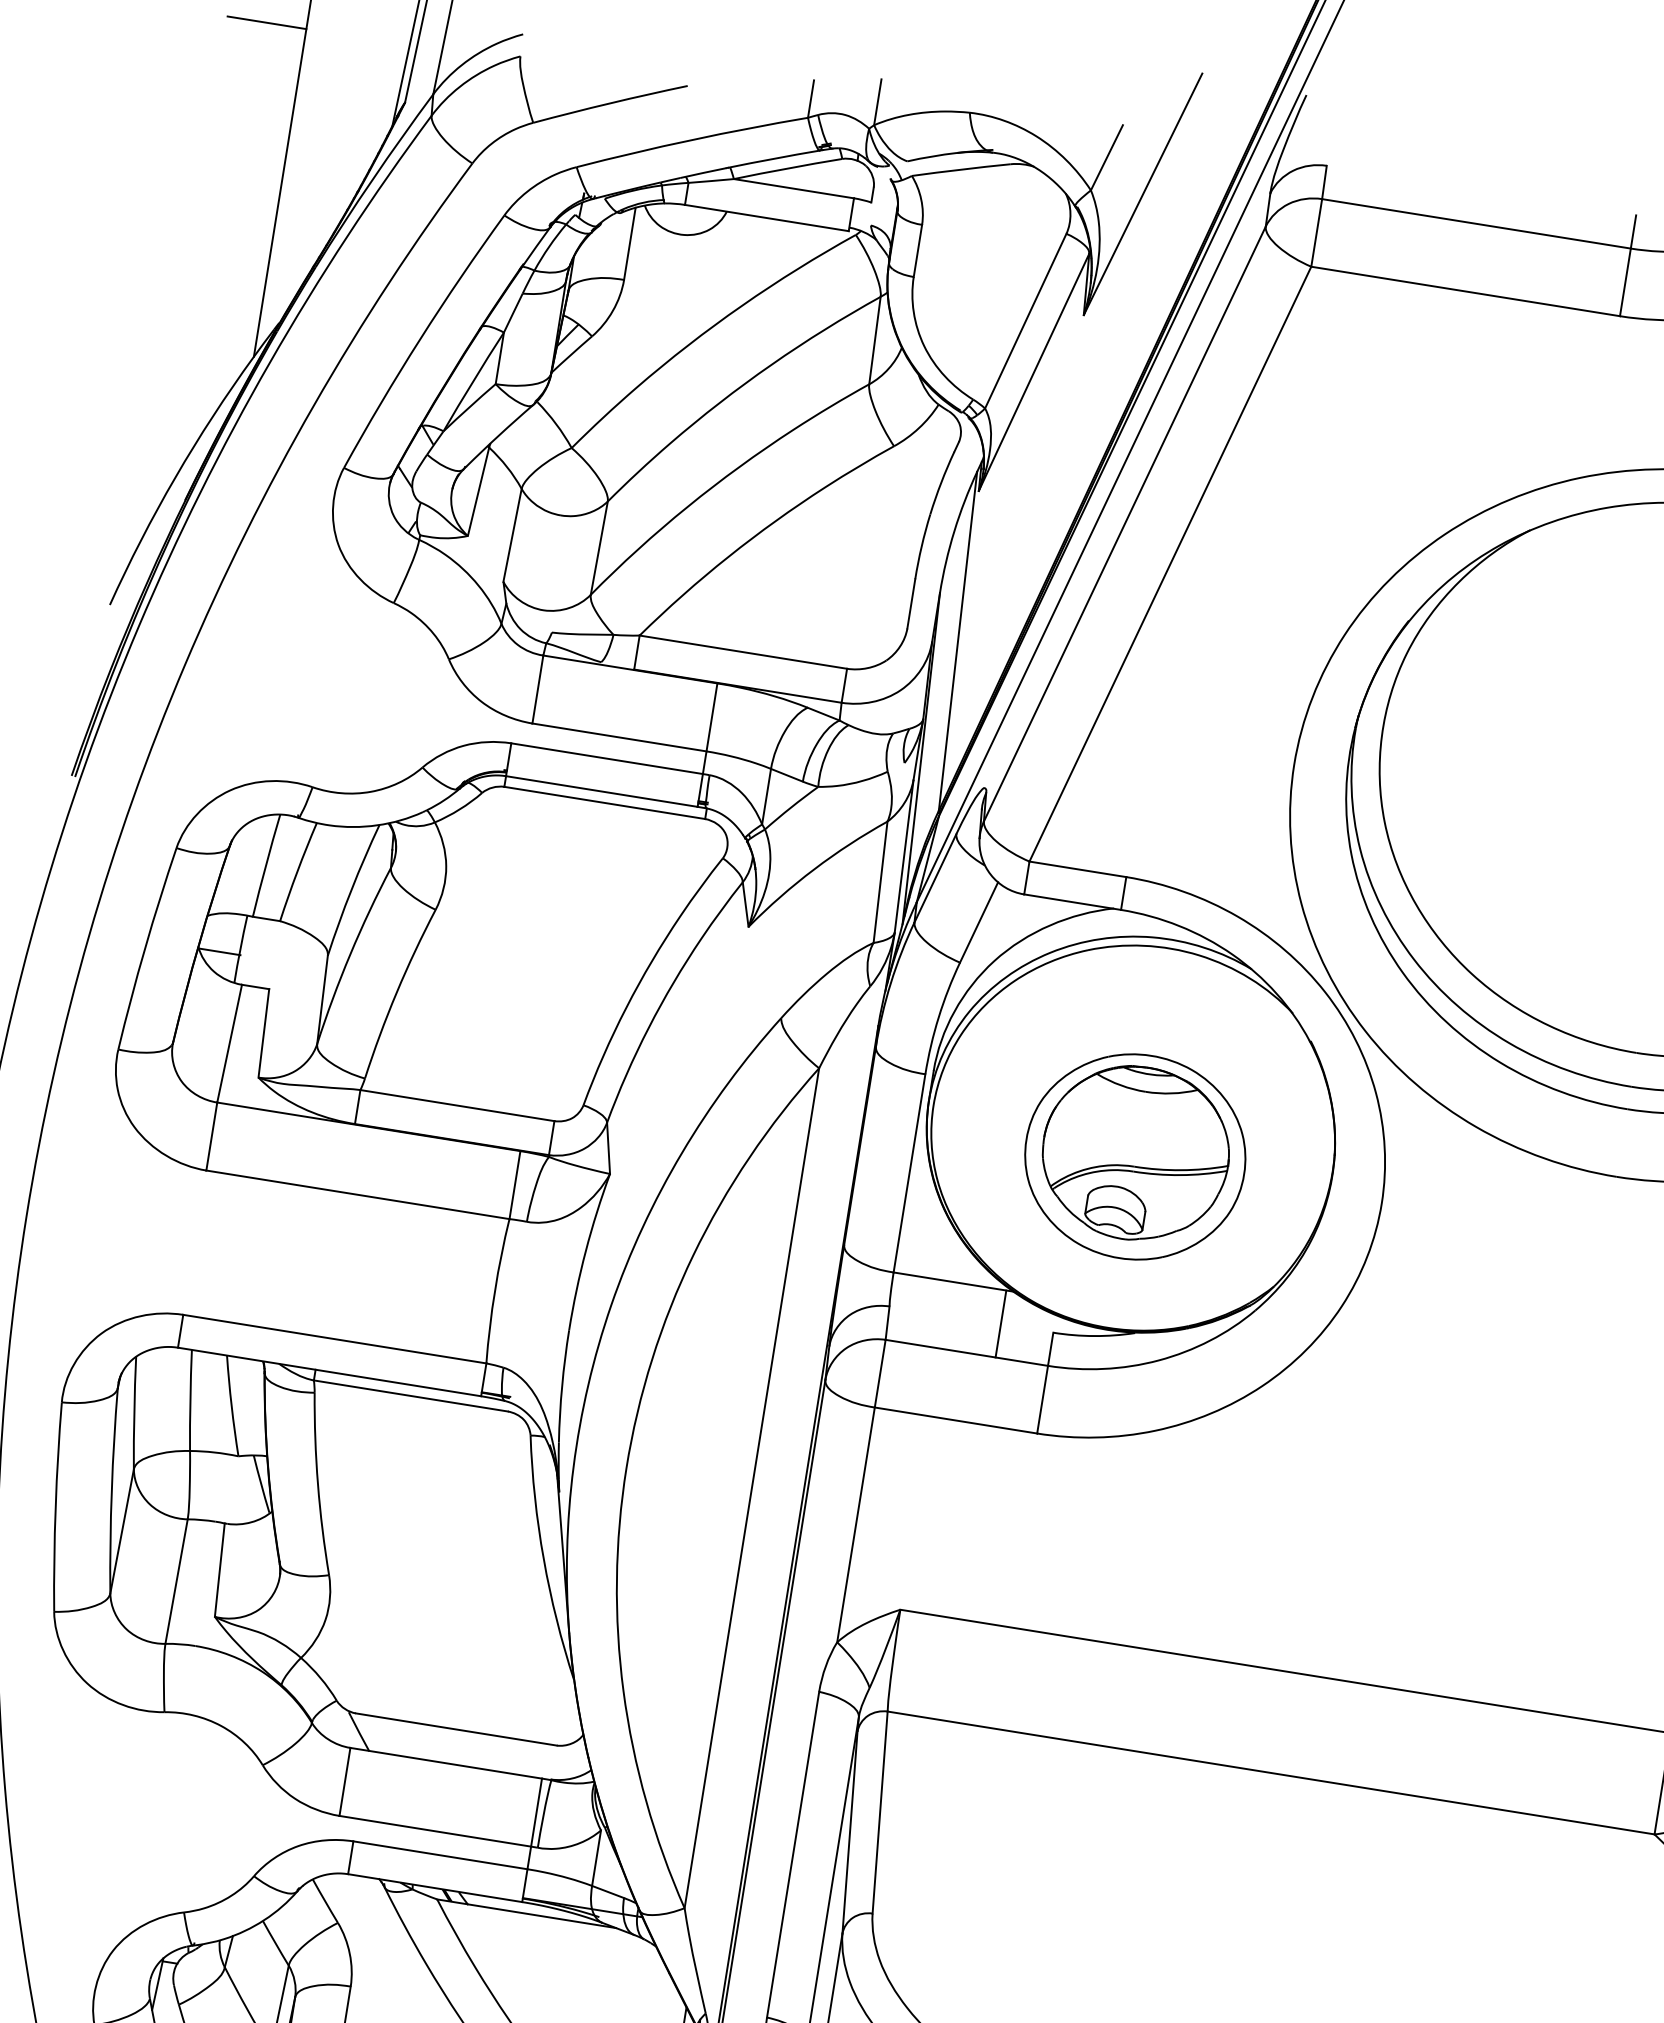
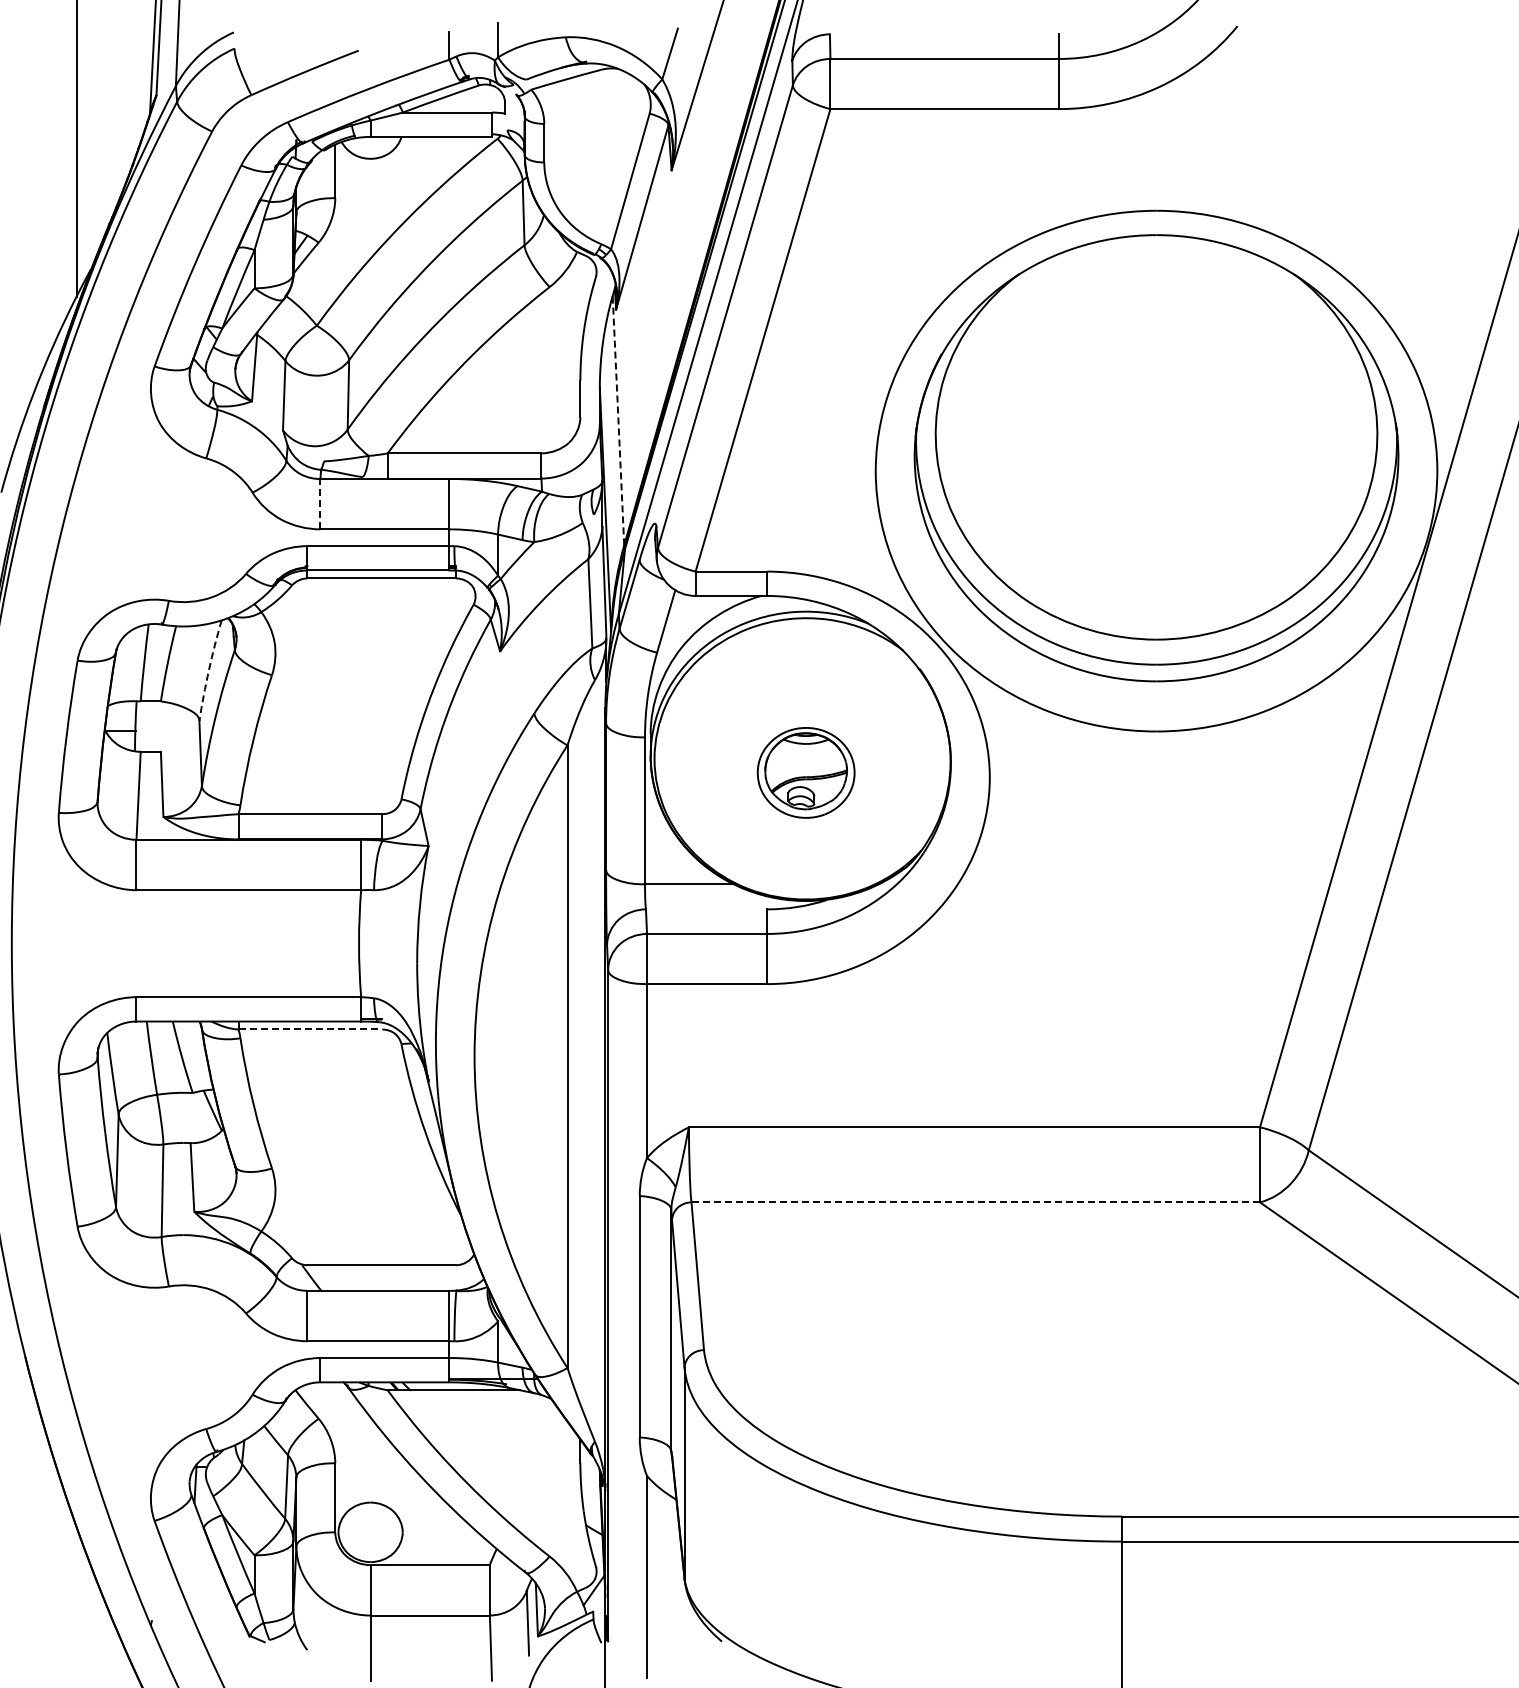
line: (267, 22) -> (47, 53), removed
line: (958, 641) -> (618, 420), solid -> dashed
line: (538, 688) -> (320, 503), solid -> dashed
arc: (350, 889) -> (208, 670), solid -> dashed
part: (1134, 1156) -> (805, 772), size x0.6
line: (1001, 1323) -> (728, 908), removed
line: (411, 1396) -> (310, 1029), solid -> dashed
line: (1272, 1773) -> (976, 1202), solid -> dashed

